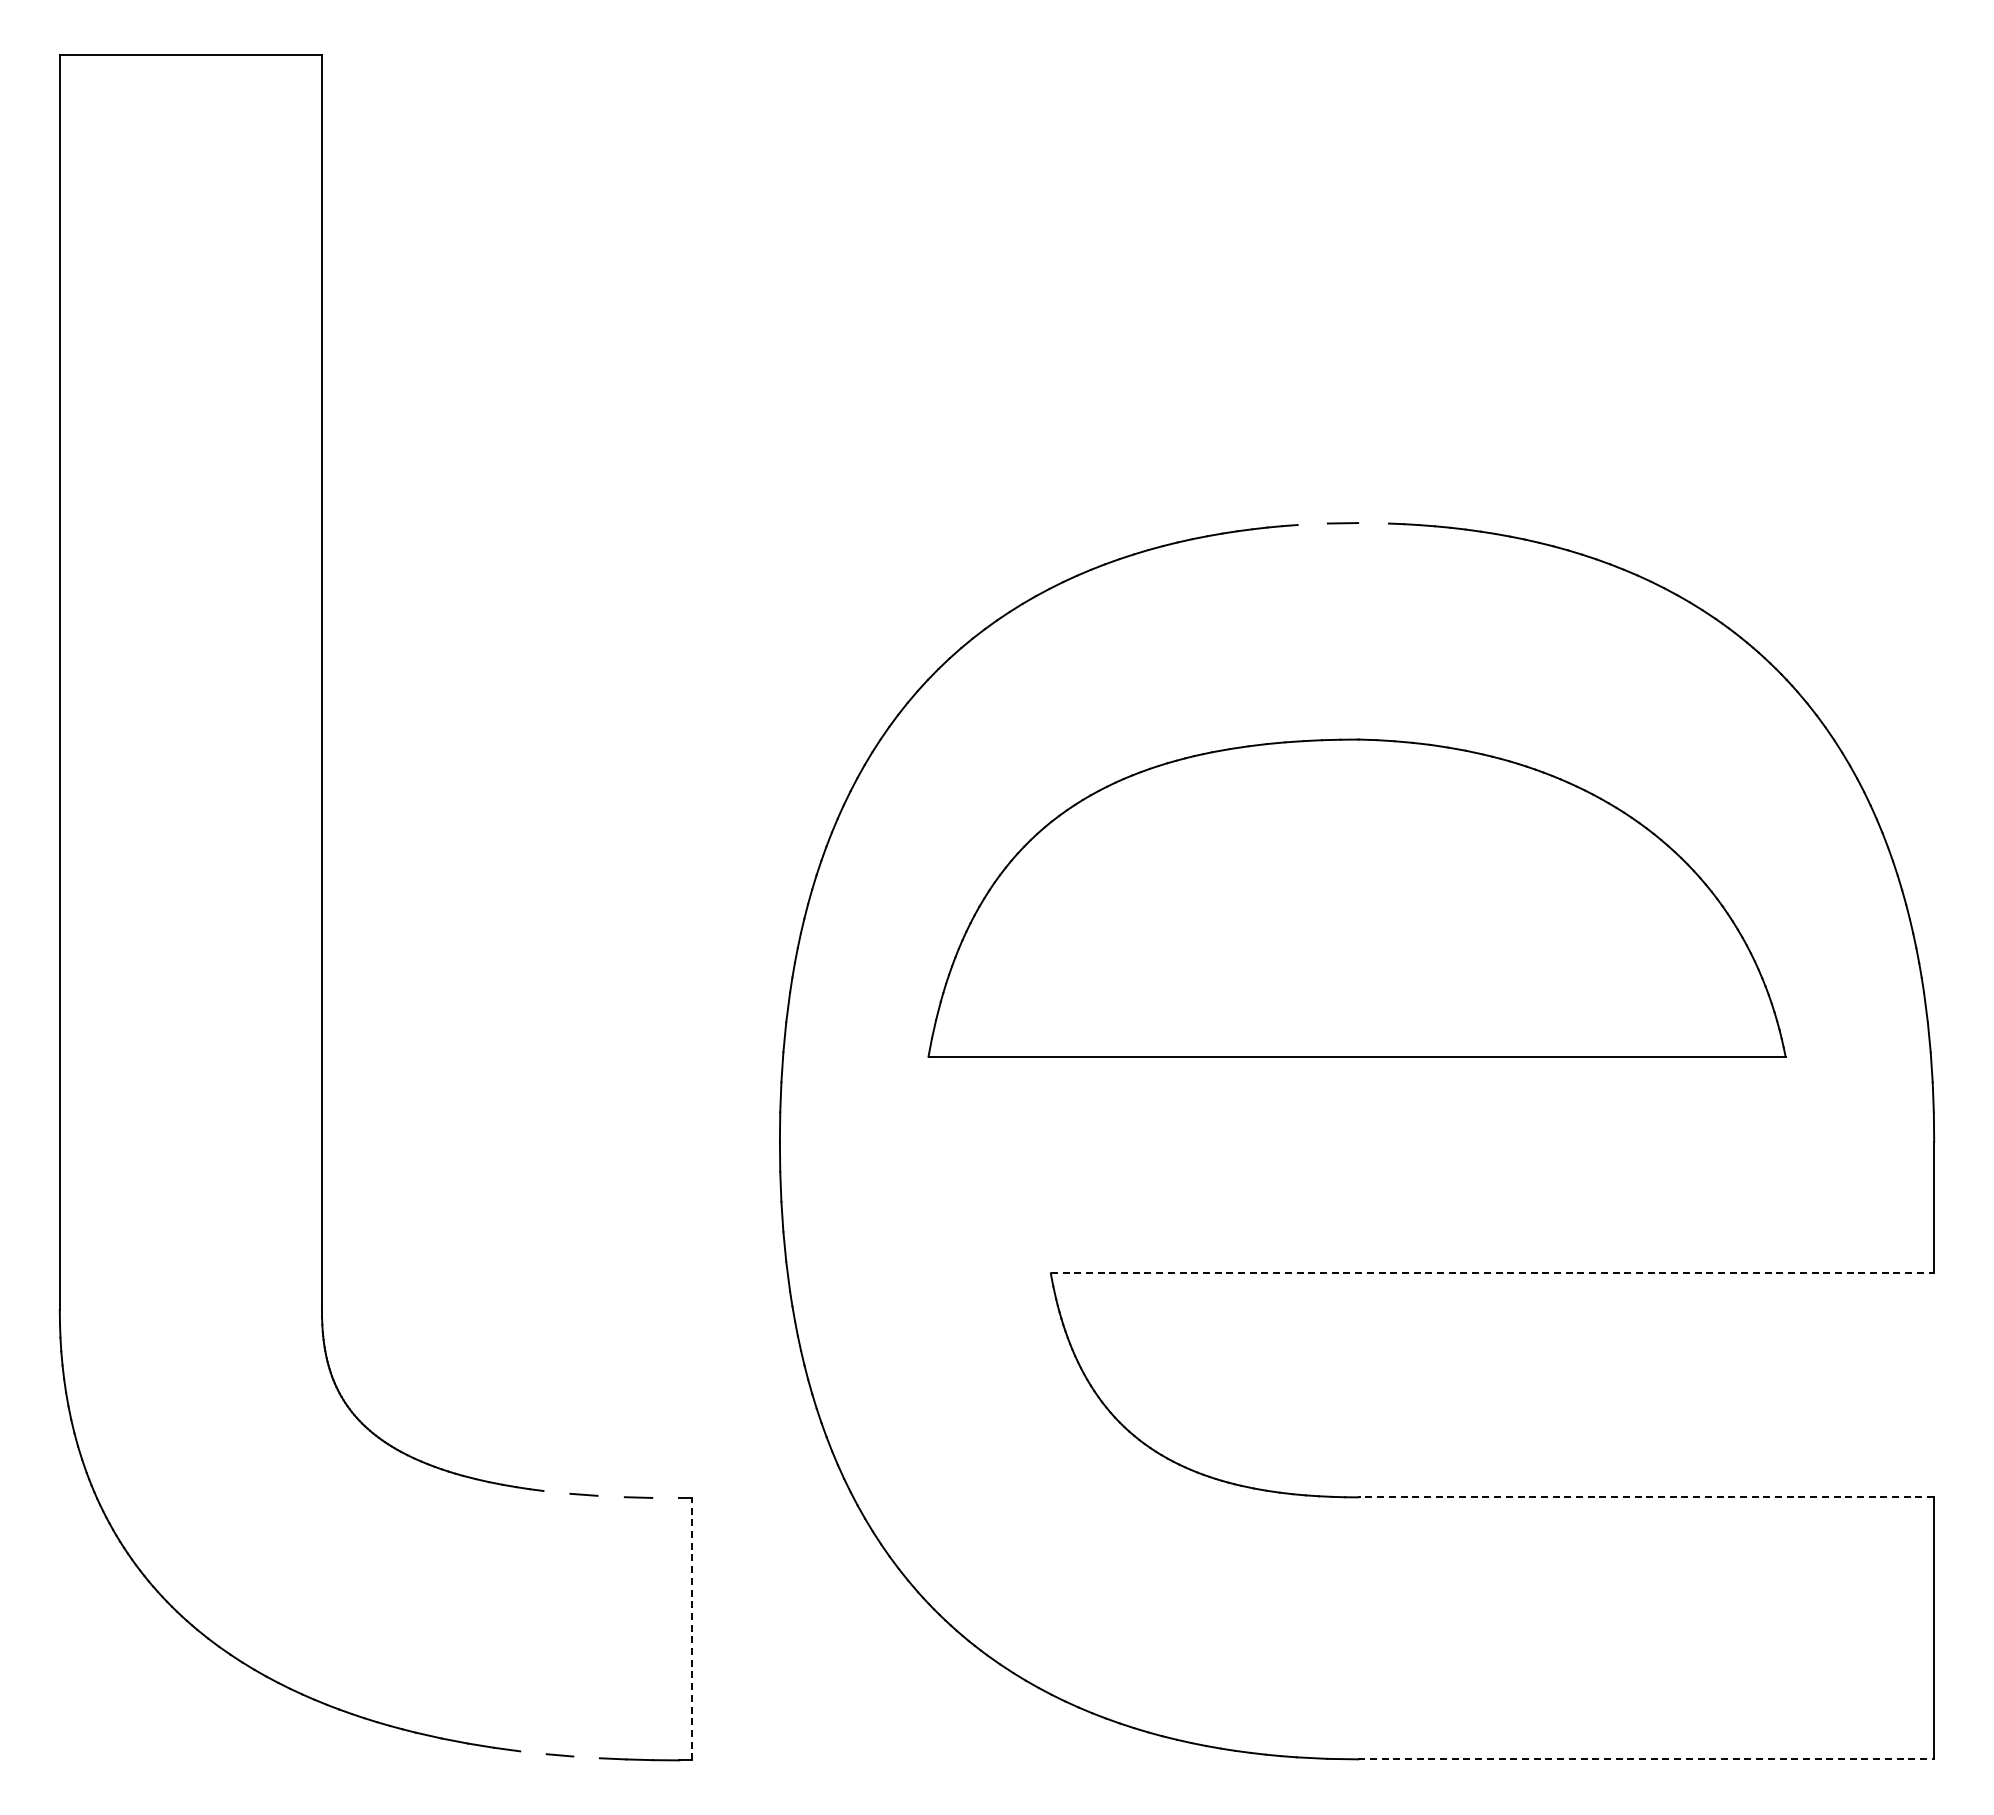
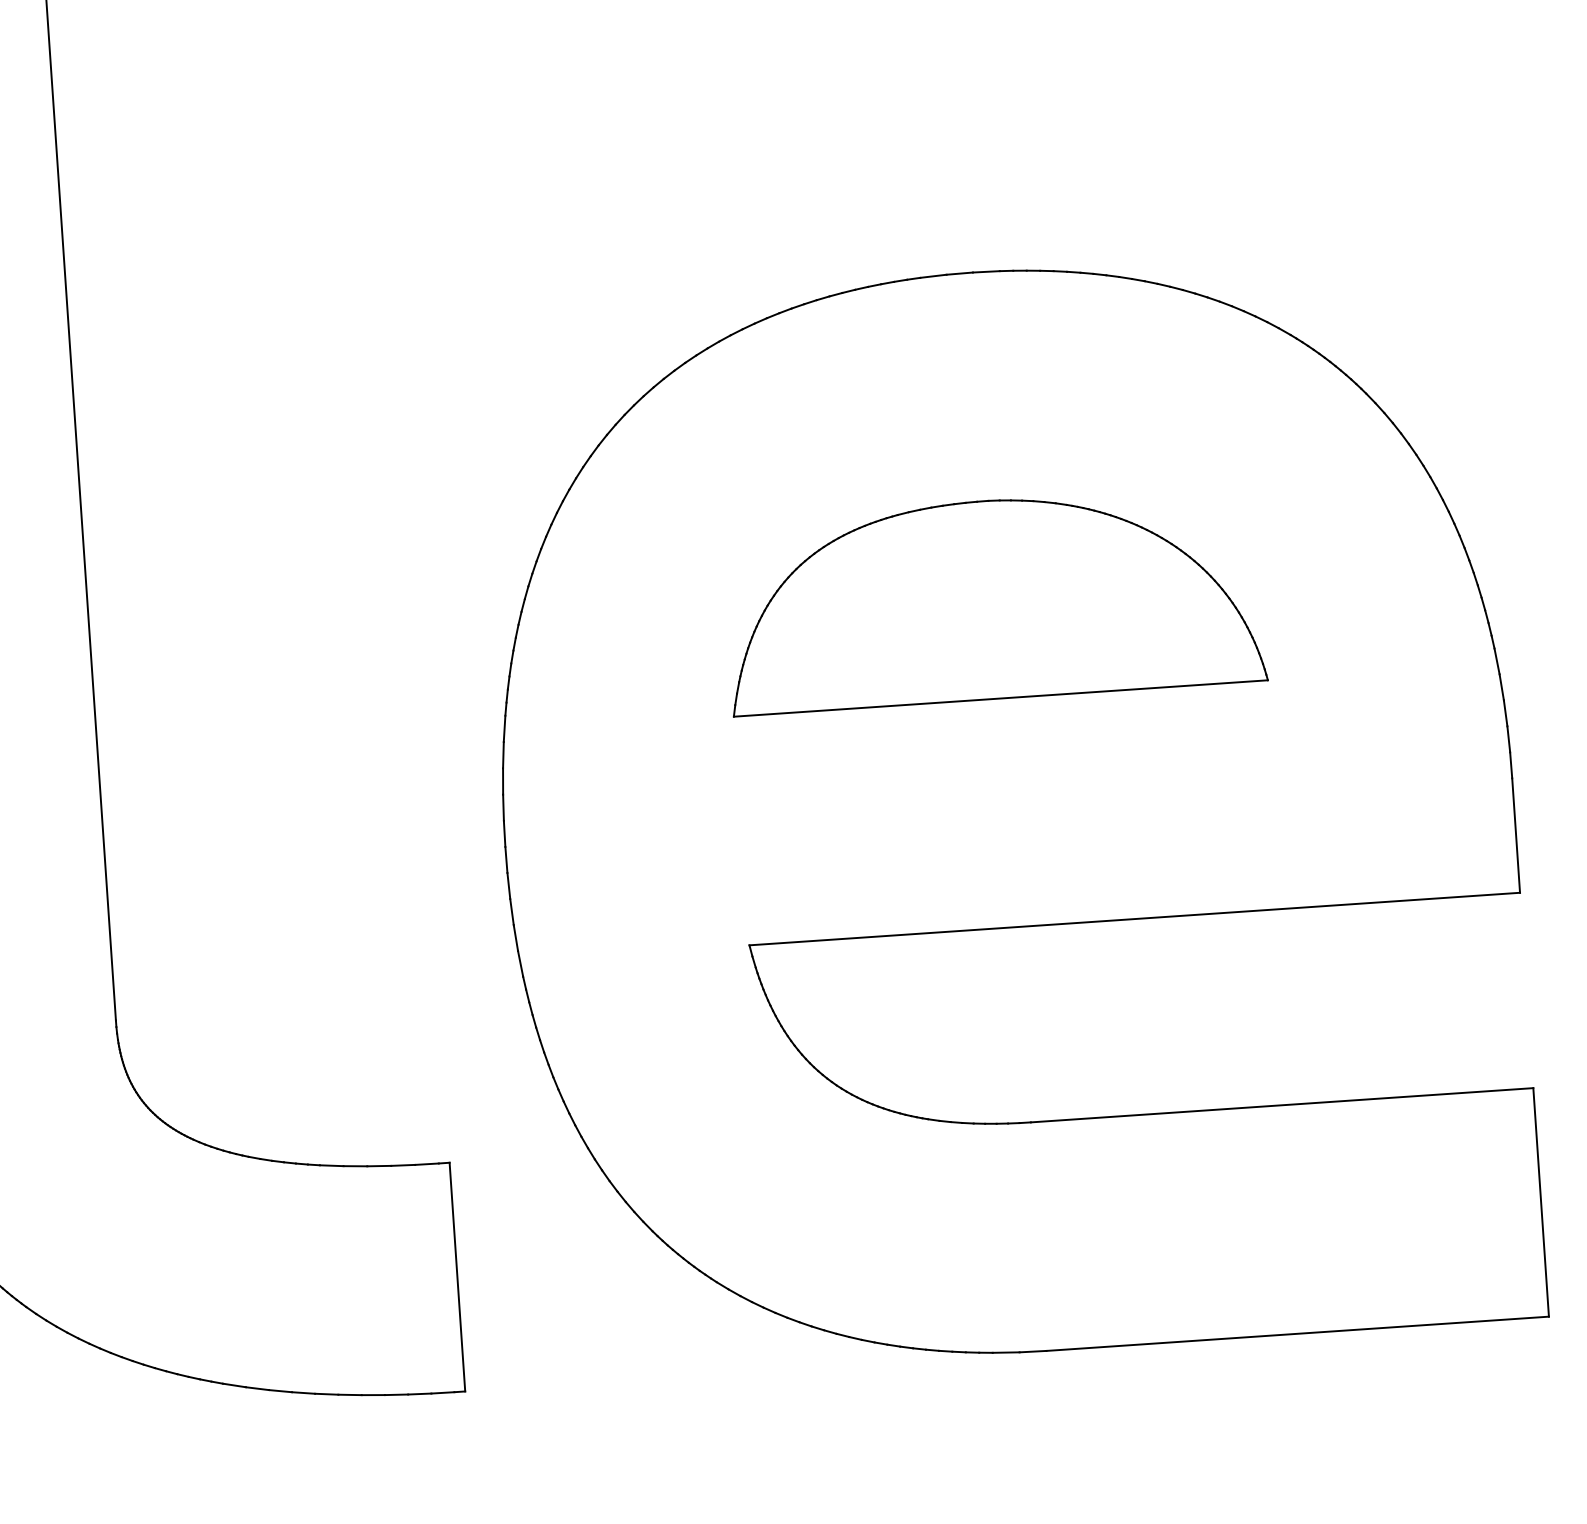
line: (1373, 523) -> (986, 272), added
line: (1312, 524) -> (933, 276), added
part: (1356, 897) -> (993, 599), size x0.71
line: (1492, 1273) -> (1134, 919), dashed -> solid
line: (556, 1492) -> (331, 1165), added
line: (610, 1496) -> (378, 1166), added
line: (665, 1497) -> (426, 1163), added
line: (1645, 1497) -> (1281, 1105), dashed -> solid
line: (691, 1628) -> (457, 1276), dashed -> solid
line: (533, 1752) -> (326, 1393), added
line: (586, 1757) -> (373, 1395), added
line: (1646, 1759) -> (1297, 1333), dashed -> solid

